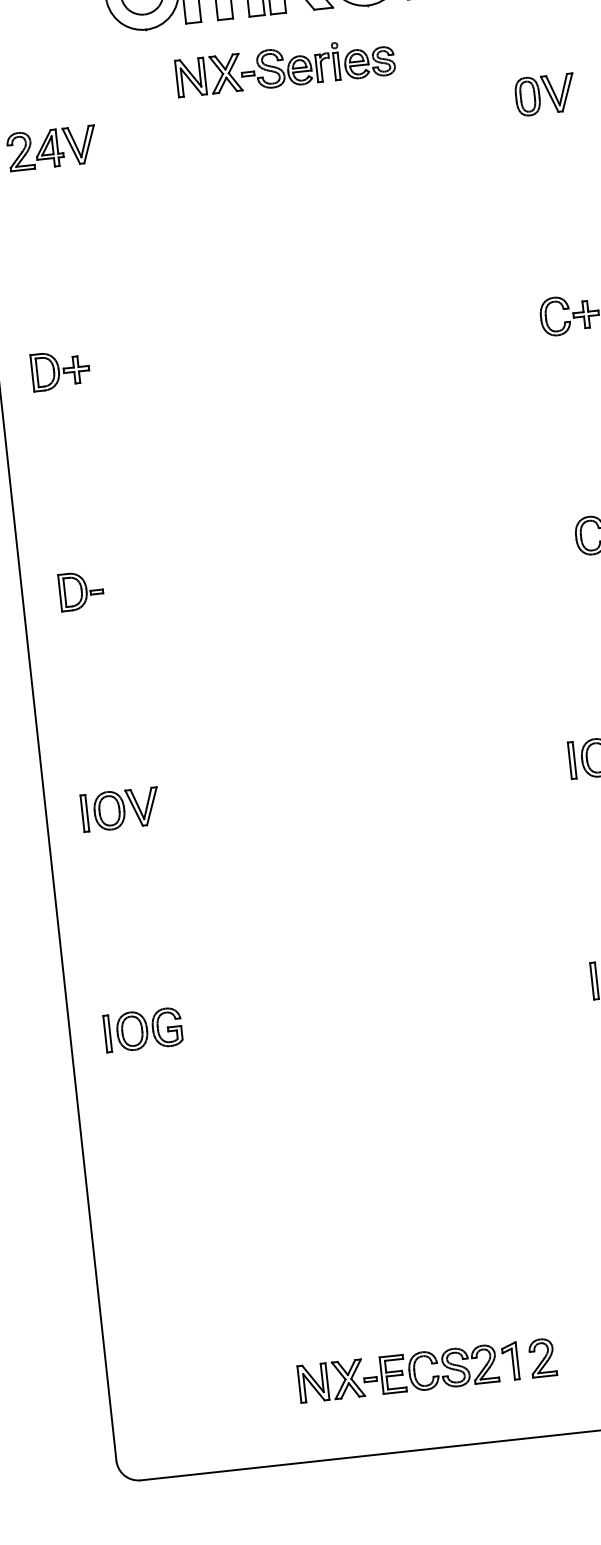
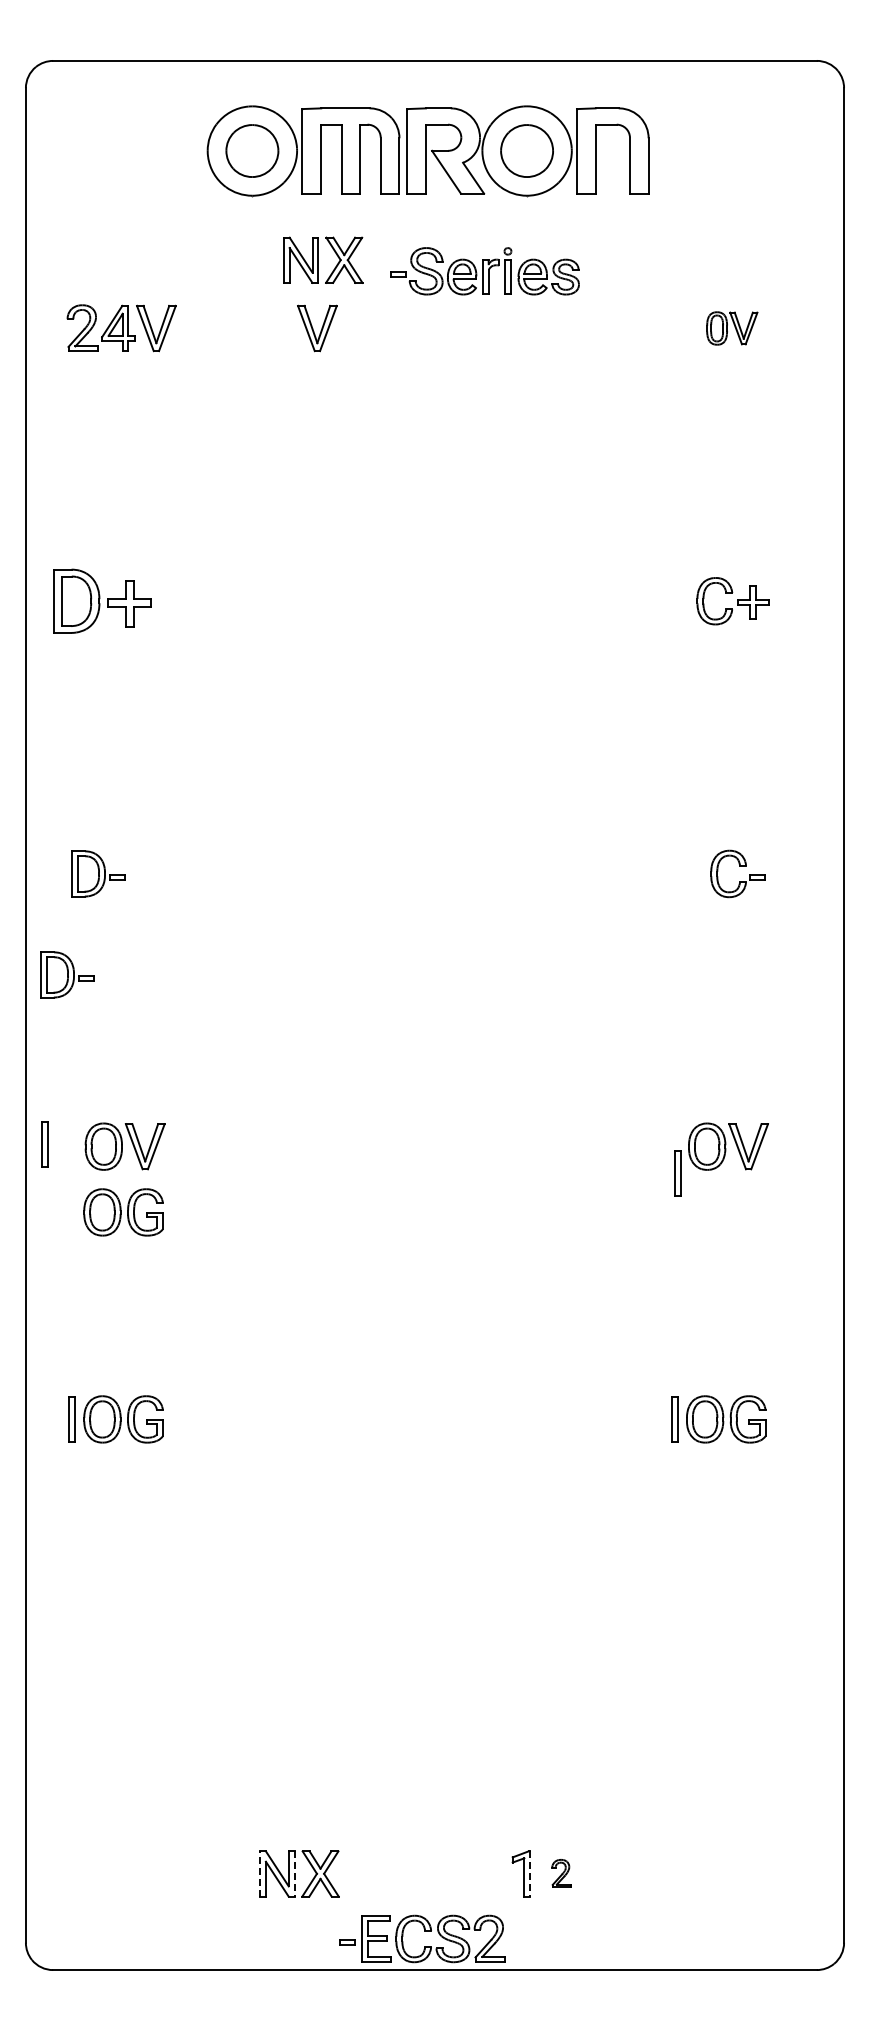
part: (317, 63) -> (484, 271), moved
part: (545, 94) -> (732, 328), size x0.7
part: (210, 131) -> (317, 328), added
part: (60, 369) -> (102, 600), size x1.4
part: (65, 674) -> (67, 974), added
part: (572, 760) -> (677, 1173), moved
part: (84, 813) -> (44, 1144), moved
part: (131, 862) -> (123, 1212), added
part: (542, 1357) -> (561, 1873), size x0.6
line: (517, 1360) -> (530, 1873), solid -> dashed
part: (431, 1364) -> (424, 1931), moved
line: (327, 1381) -> (294, 1873), solid -> dashed
line: (299, 1384) -> (259, 1873), solid -> dashed

